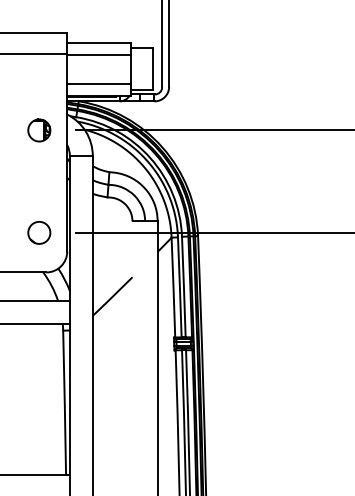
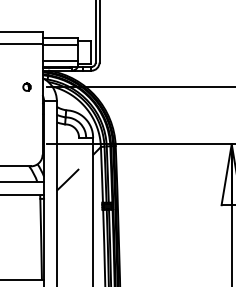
part: (38, 131) -> (26, 87), size x0.6
circle: (38, 233) -> (26, 144), removed

